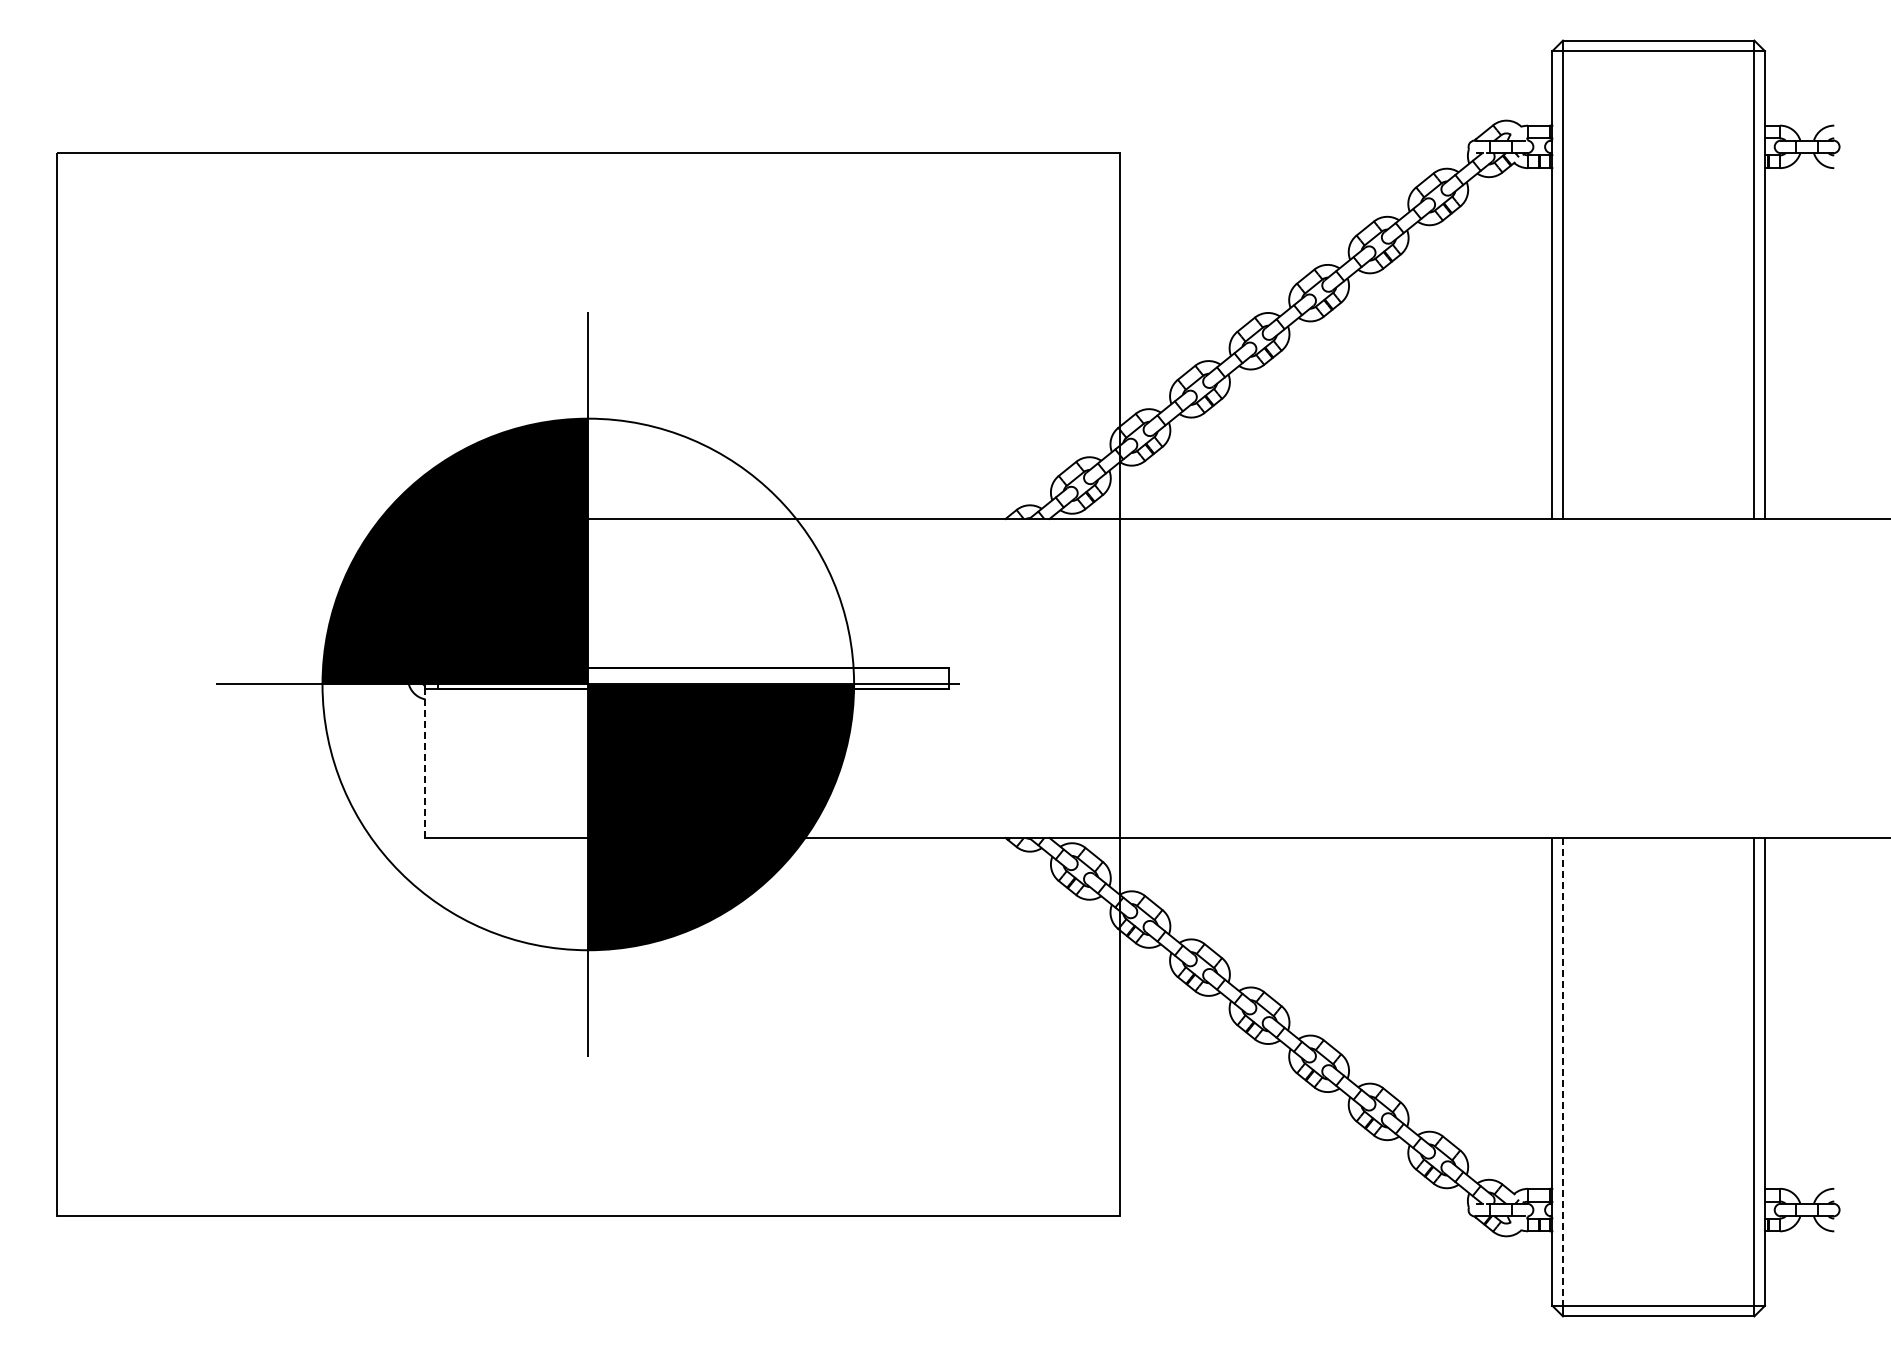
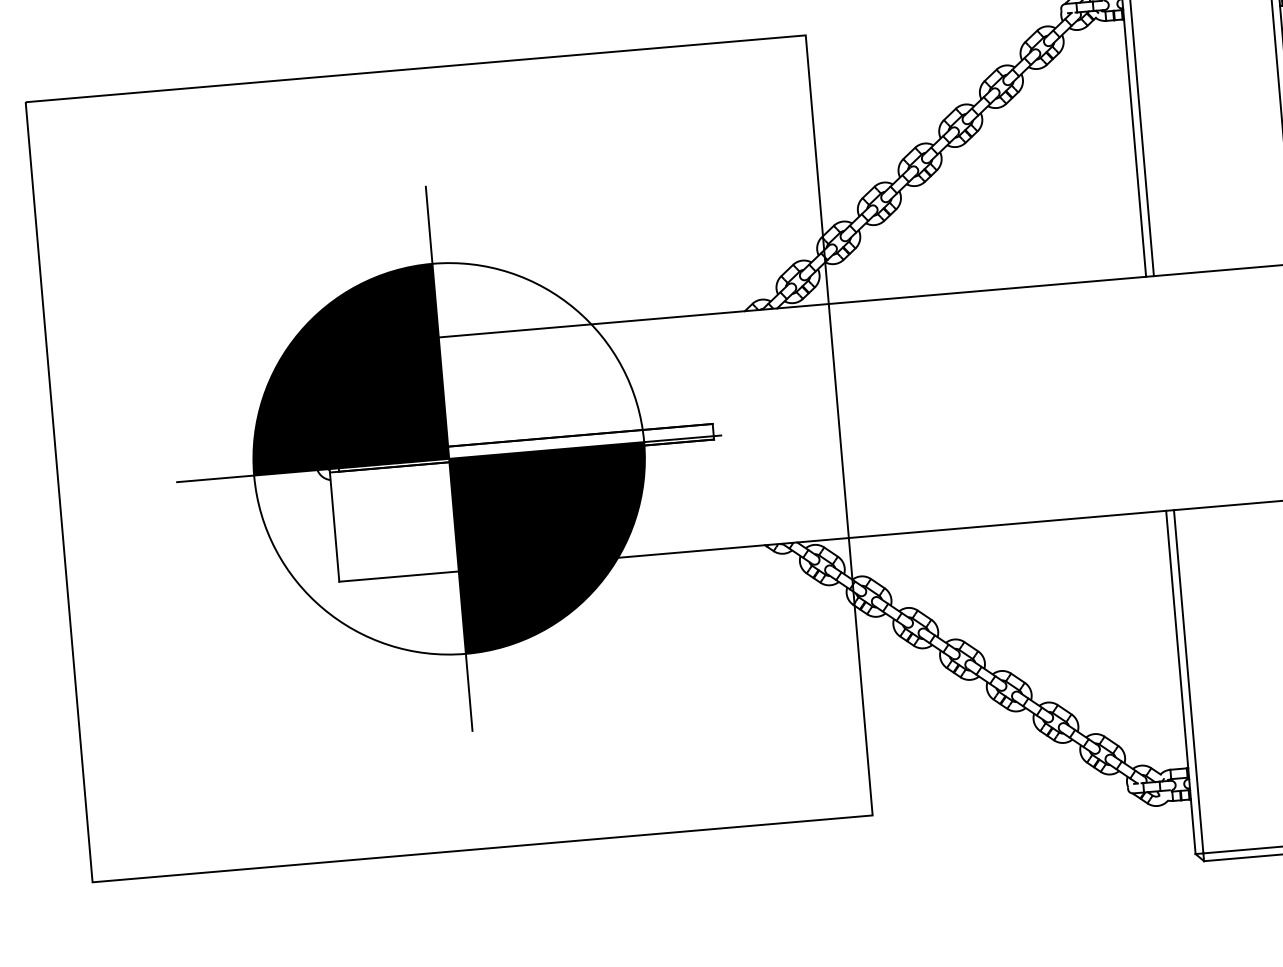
line: (425, 763) -> (334, 527), dashed -> solid
line: (1563, 1071) -> (1189, 681), dashed -> solid

